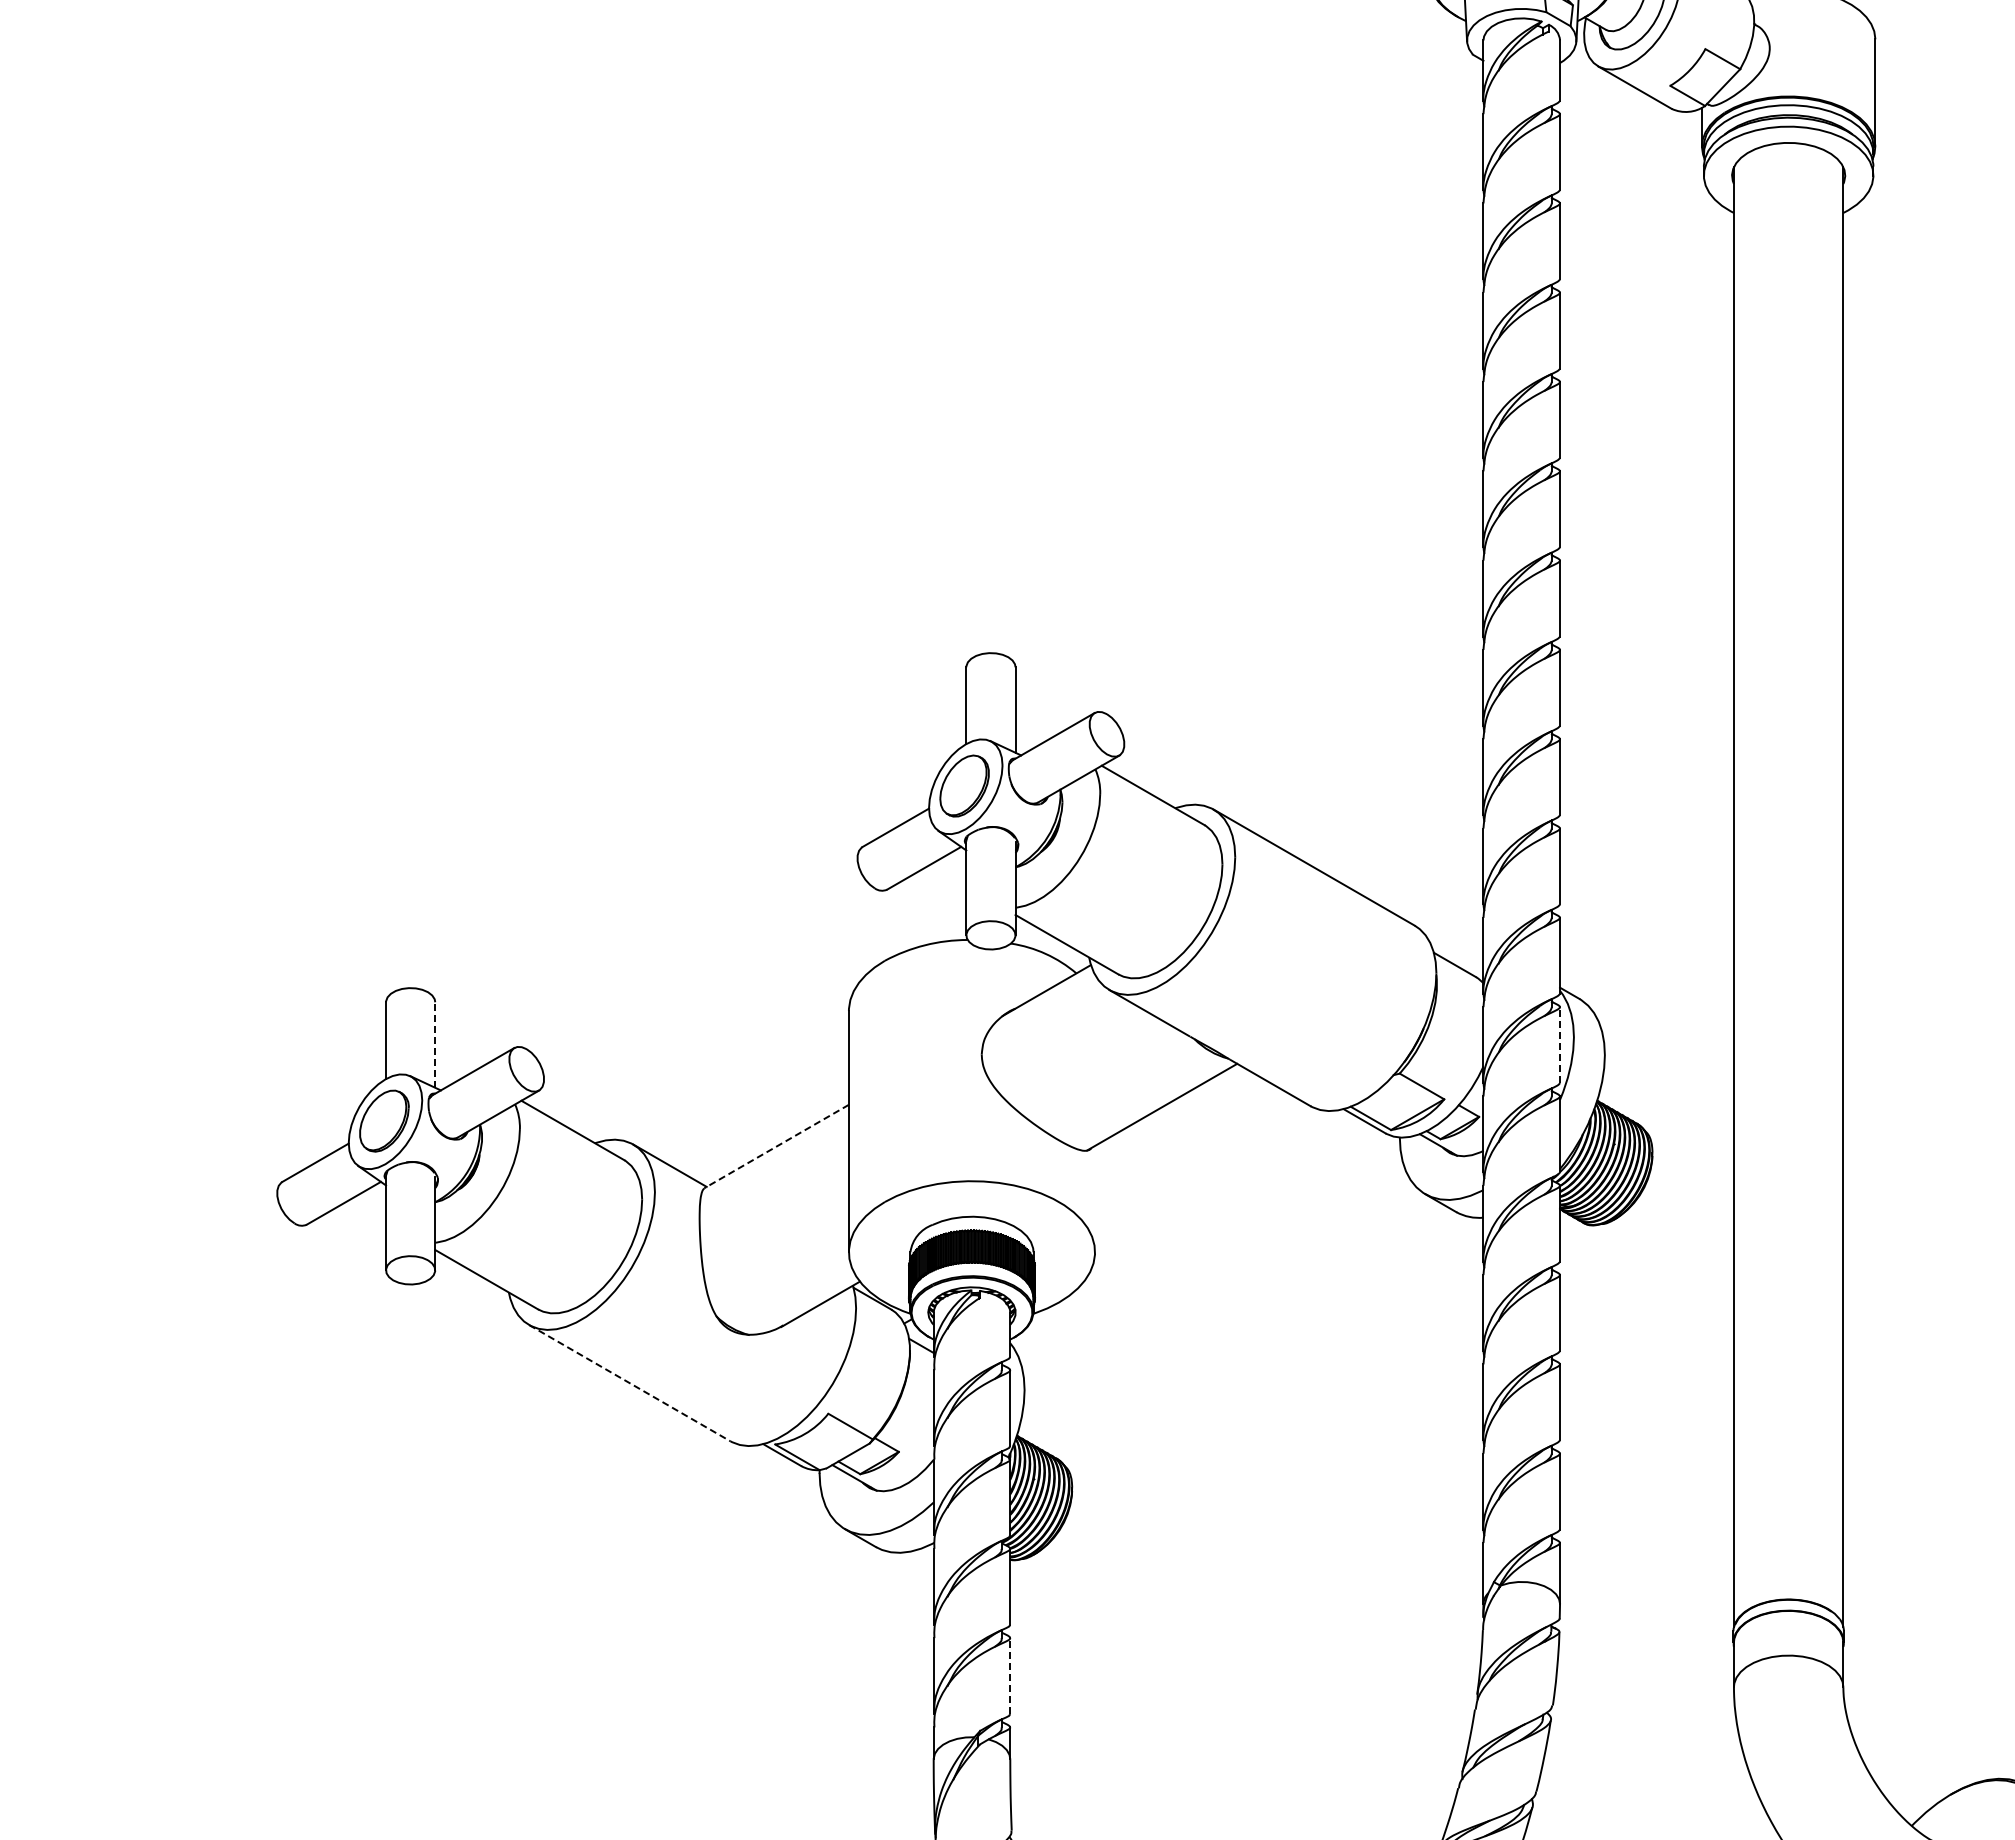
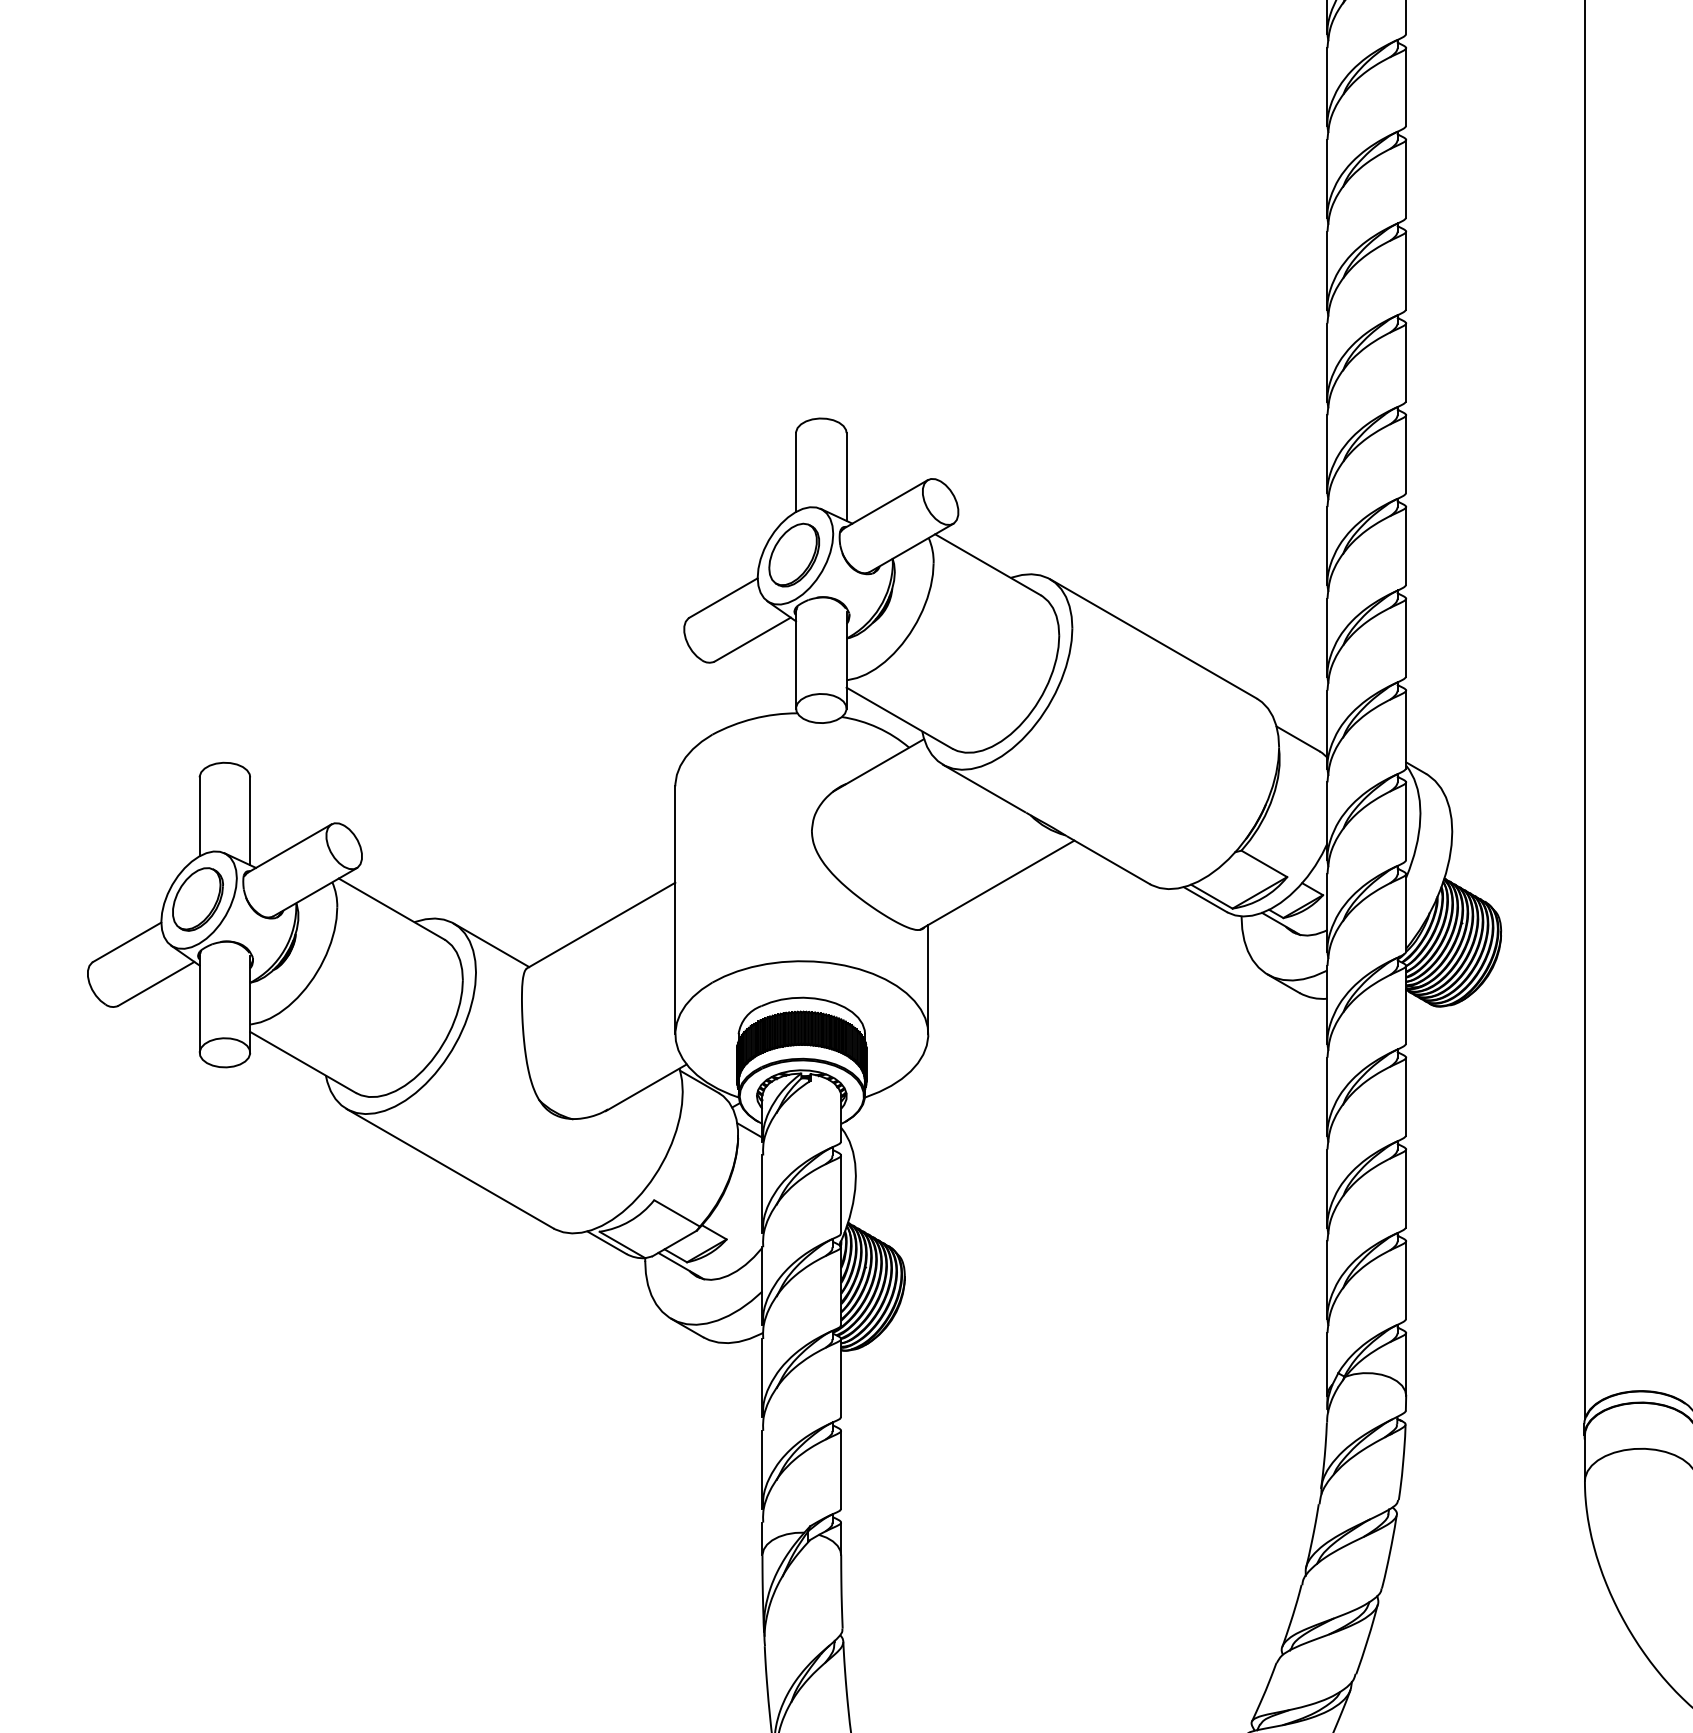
line: (435, 1045) -> (250, 821), dashed -> solid
line: (1560, 1045) -> (1406, 821), dashed -> solid
line: (776, 1146) -> (600, 925), dashed -> solid
line: (1095, 1198) -> (928, 979), added
line: (630, 1383) -> (450, 1169), dashed -> solid
line: (1010, 1676) -> (841, 1470), dashed -> solid

